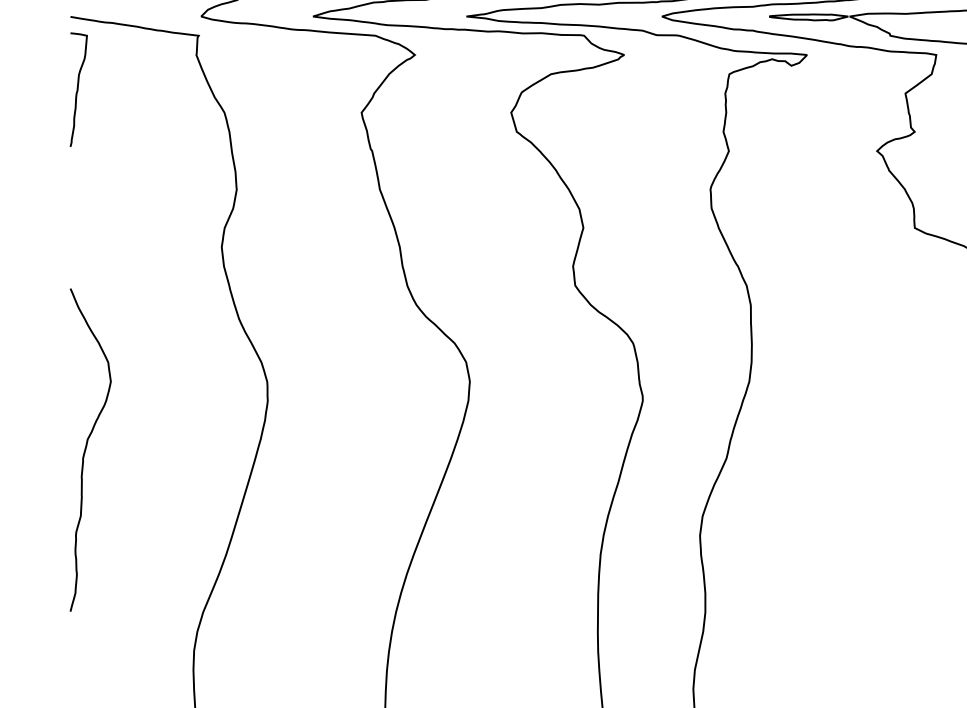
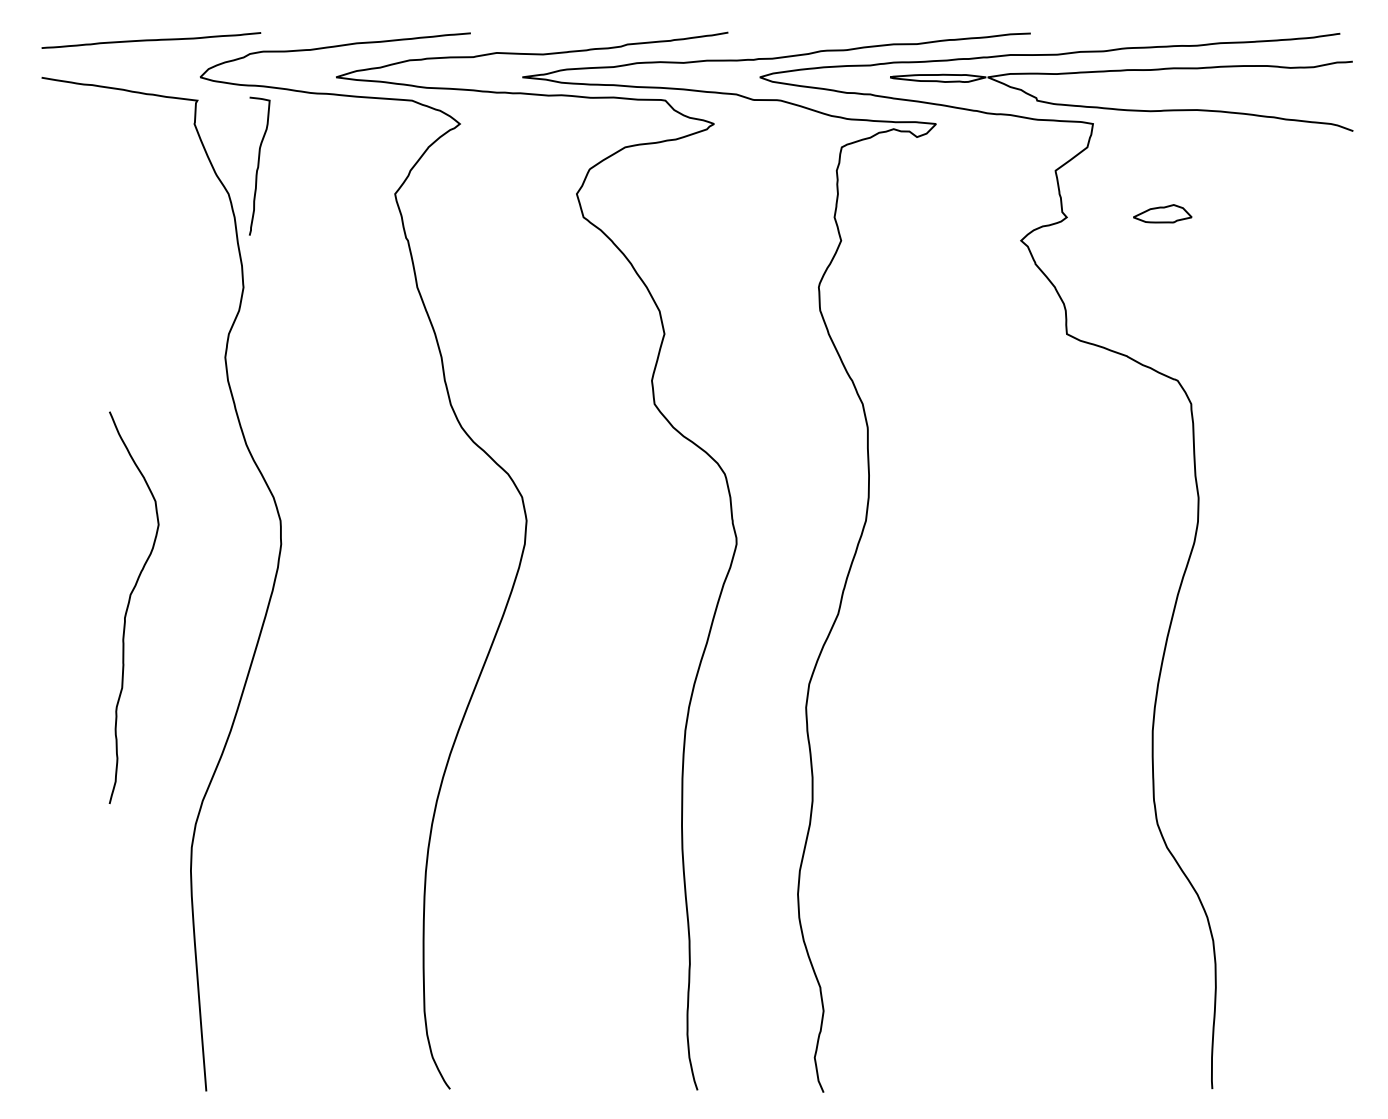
curve: (78, 89) -> (259, 165), moved
curve: (86, 448) -> (129, 605), moved

